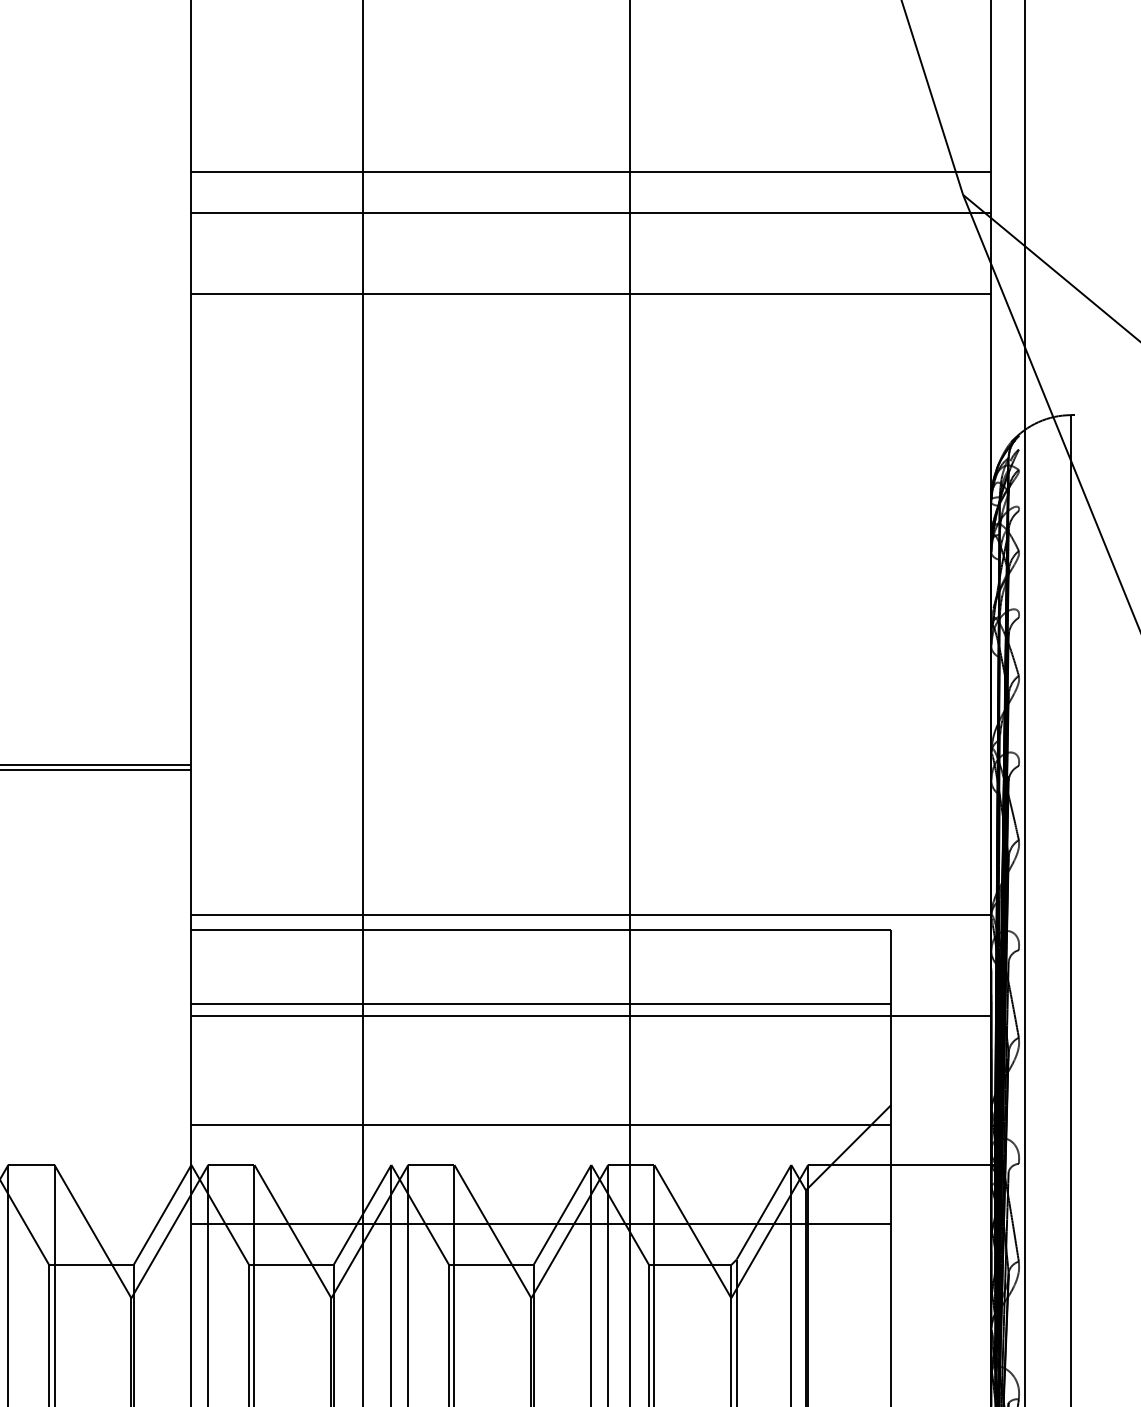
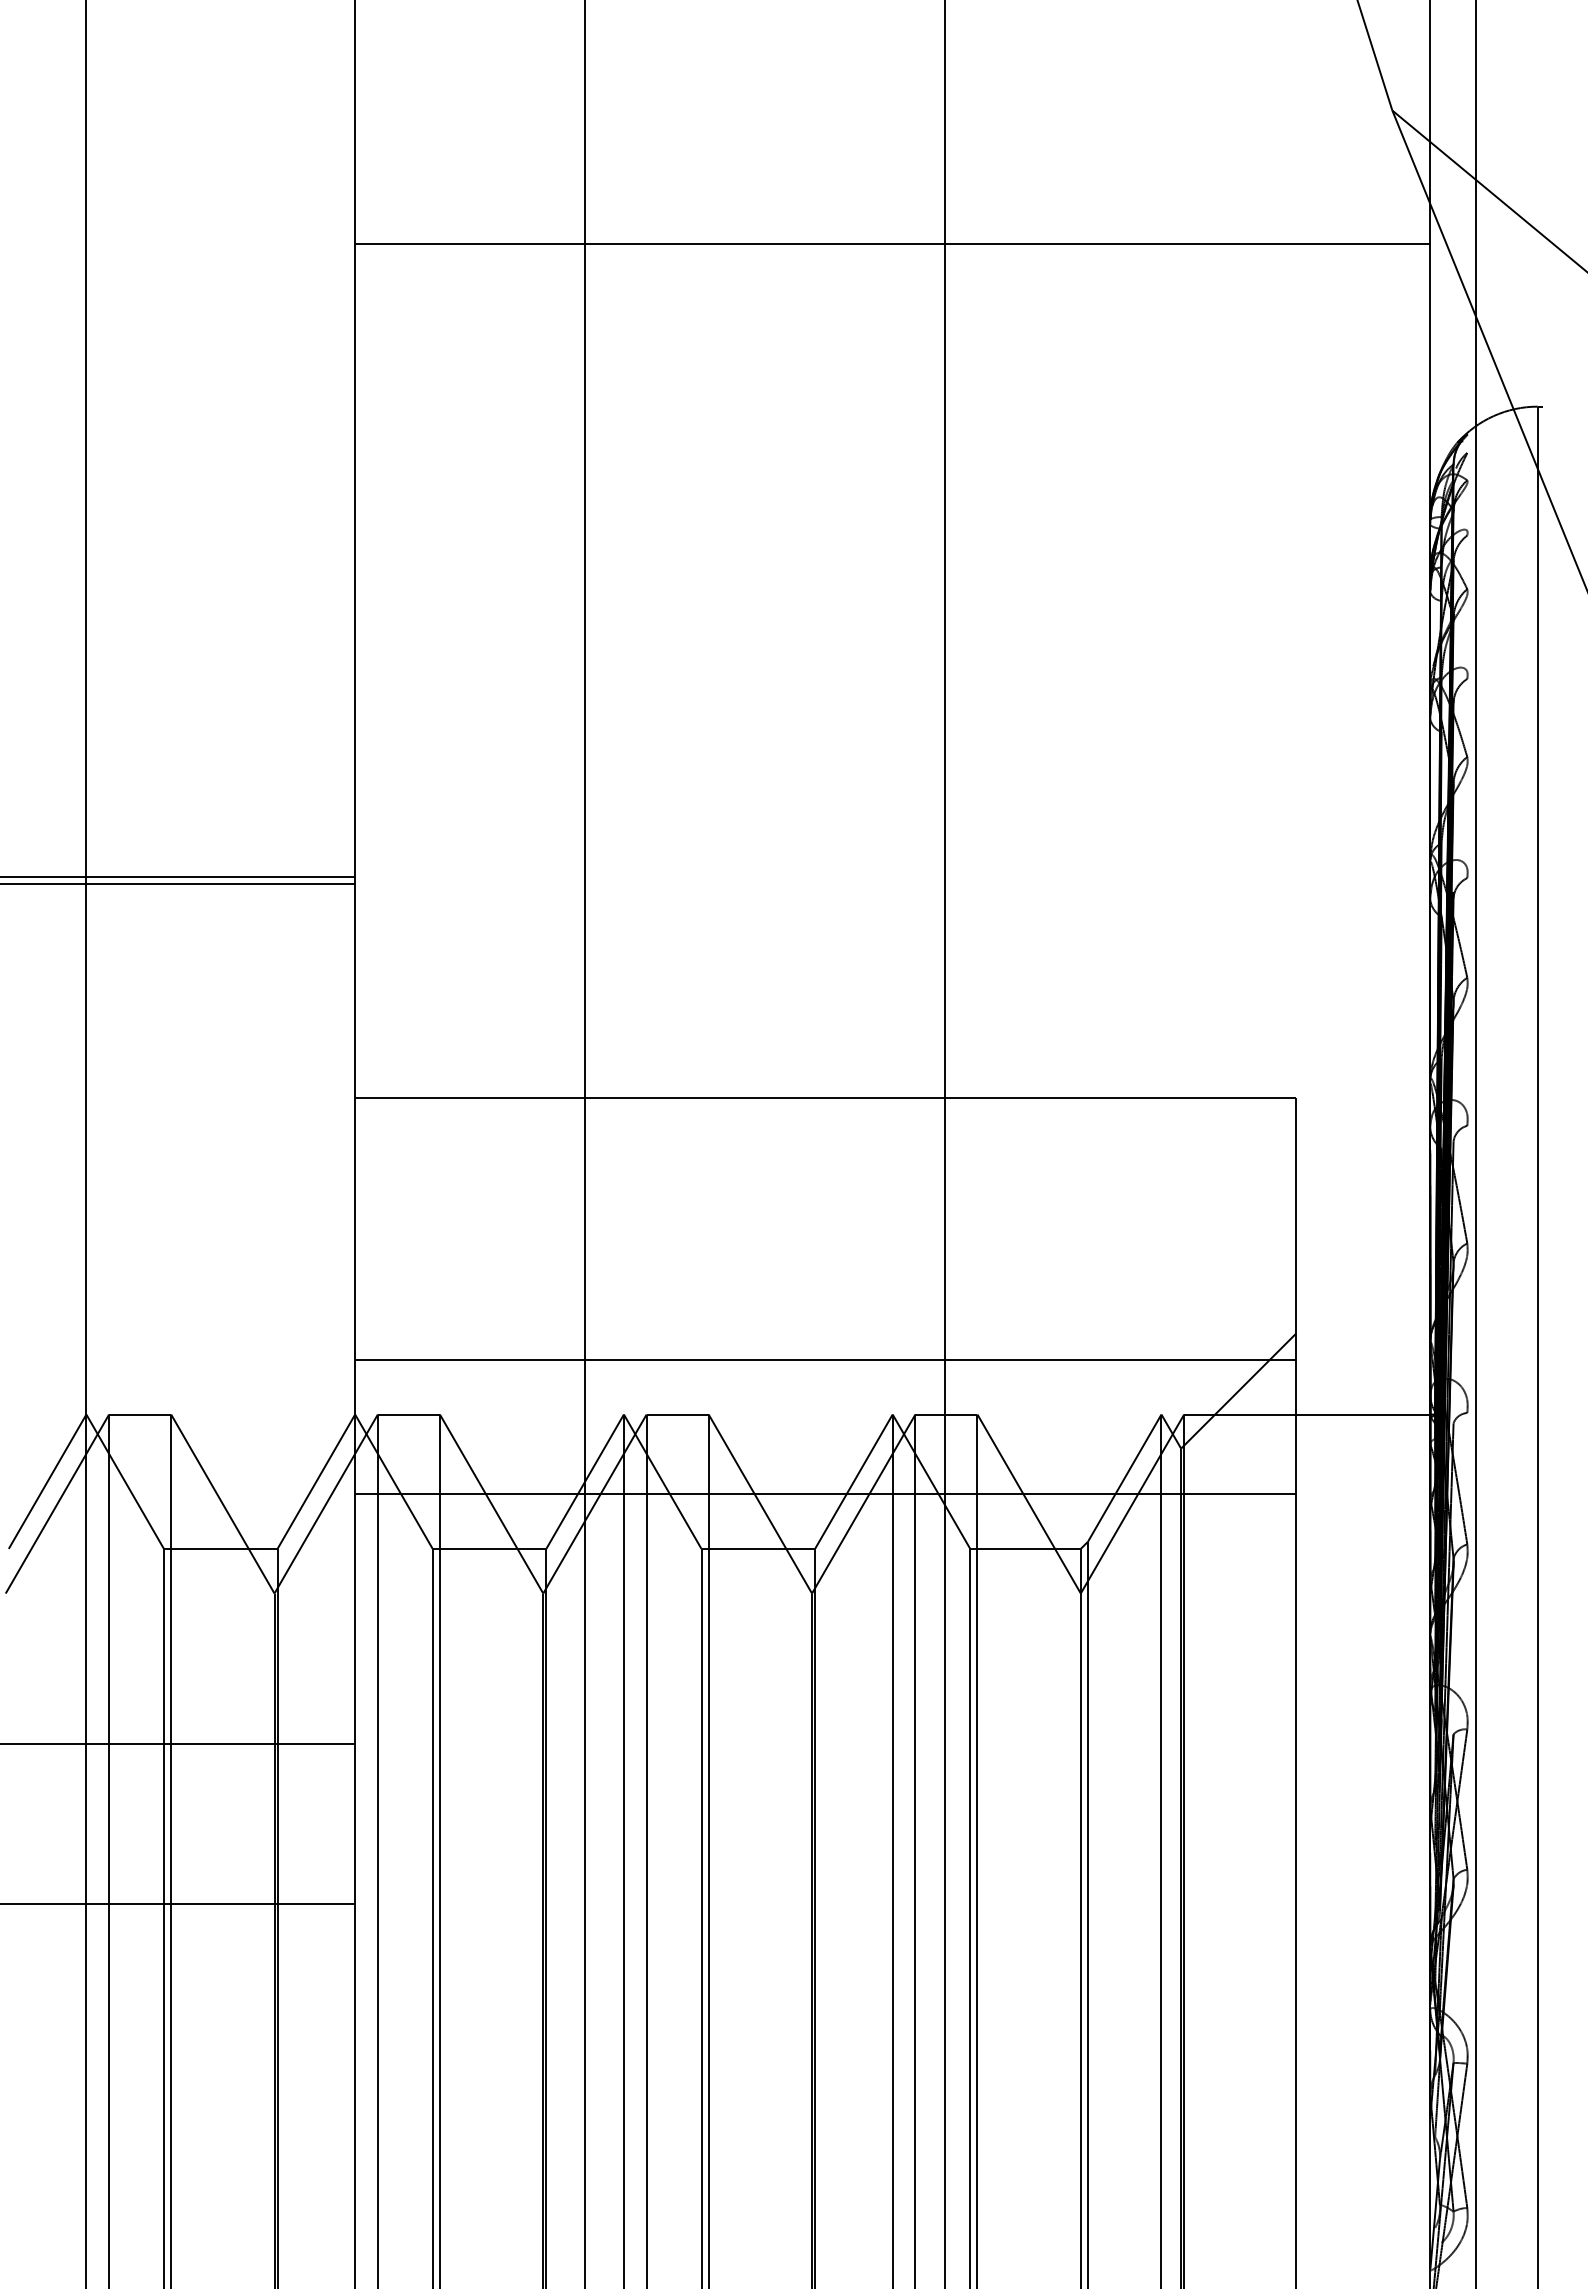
line: (591, 172) -> (892, 80), removed
line: (591, 212) -> (892, 134), removed
line: (591, 915) -> (892, 1079), removed
line: (541, 1003) -> (825, 1197), removed
line: (591, 1016) -> (892, 1214), removed

